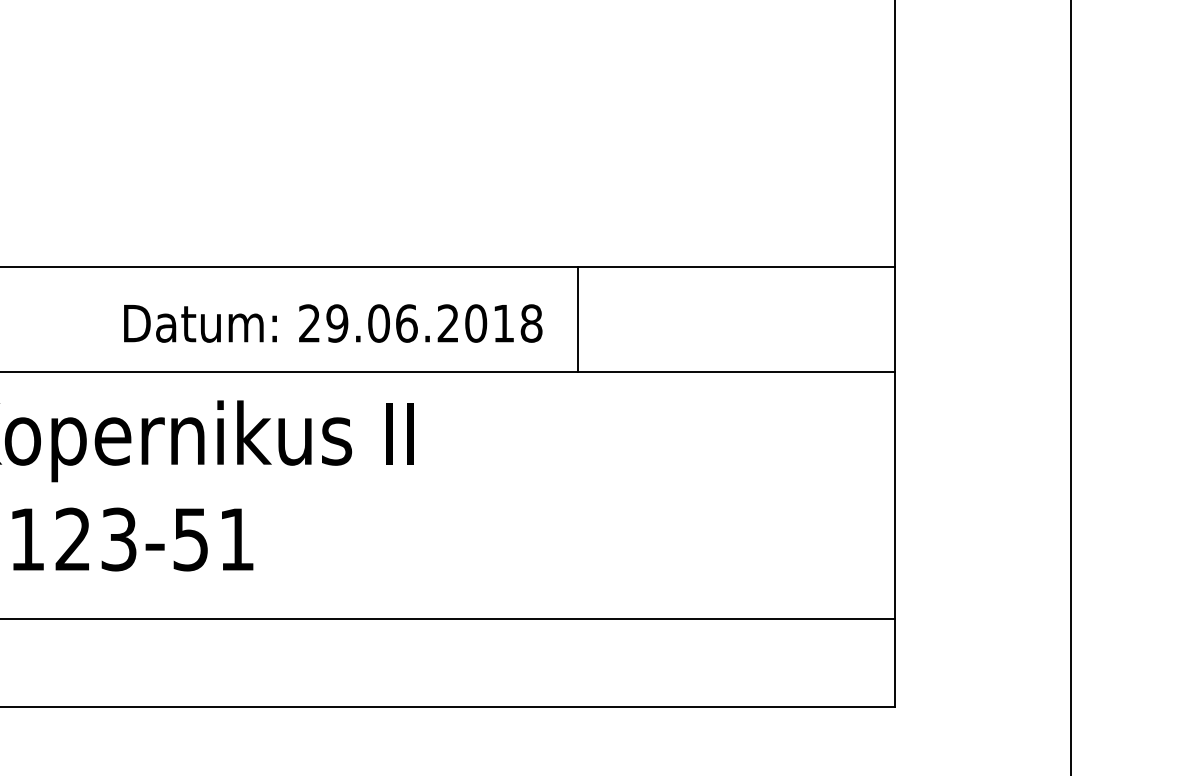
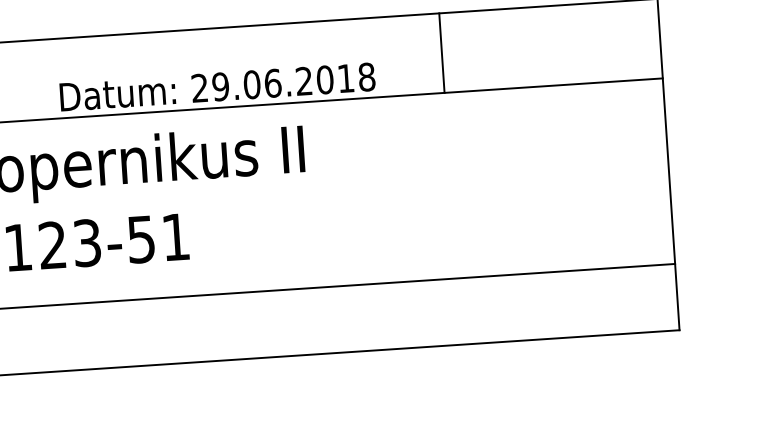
line: (577, 319) -> (441, 53), moved
text: (333, 323) -> (217, 87), moved

